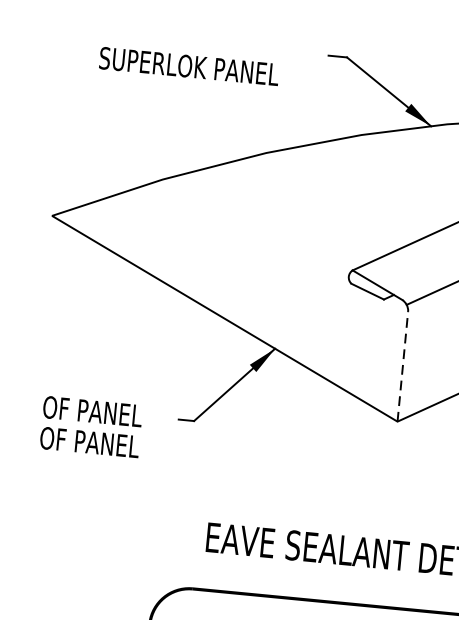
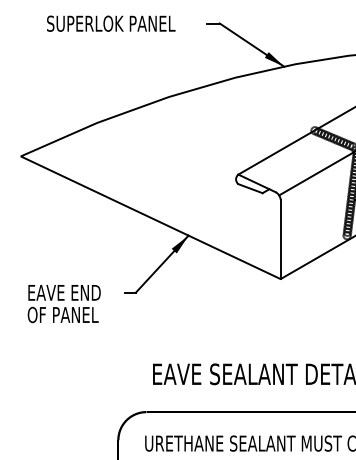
text: (189, 66) -> (111, 23), moved
line: (402, 366) -> (280, 239), dashed -> solid
text: (93, 411) -> (63, 292), OF PANEL -> EAVE END

